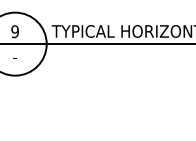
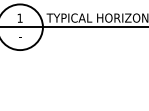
text: (14, 30) -> (19, 17), 9 -> 1

